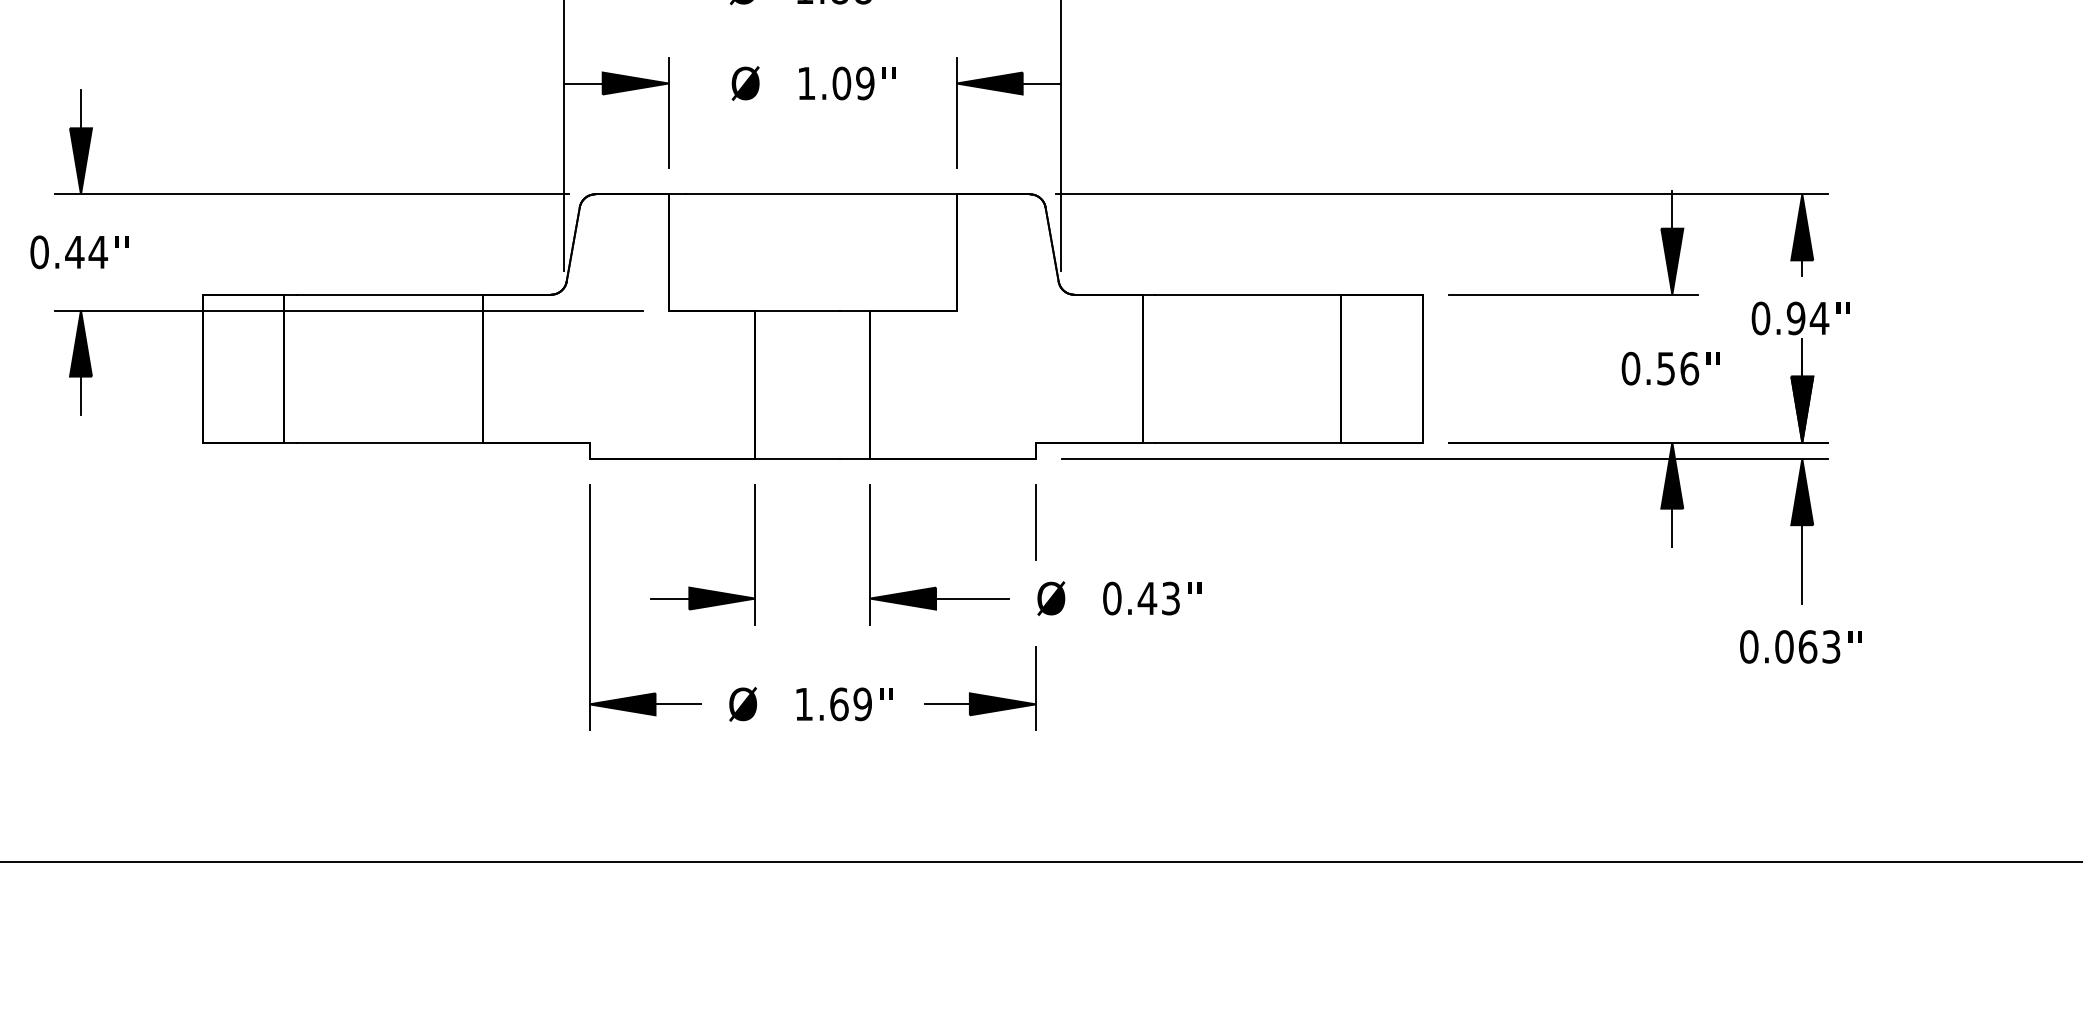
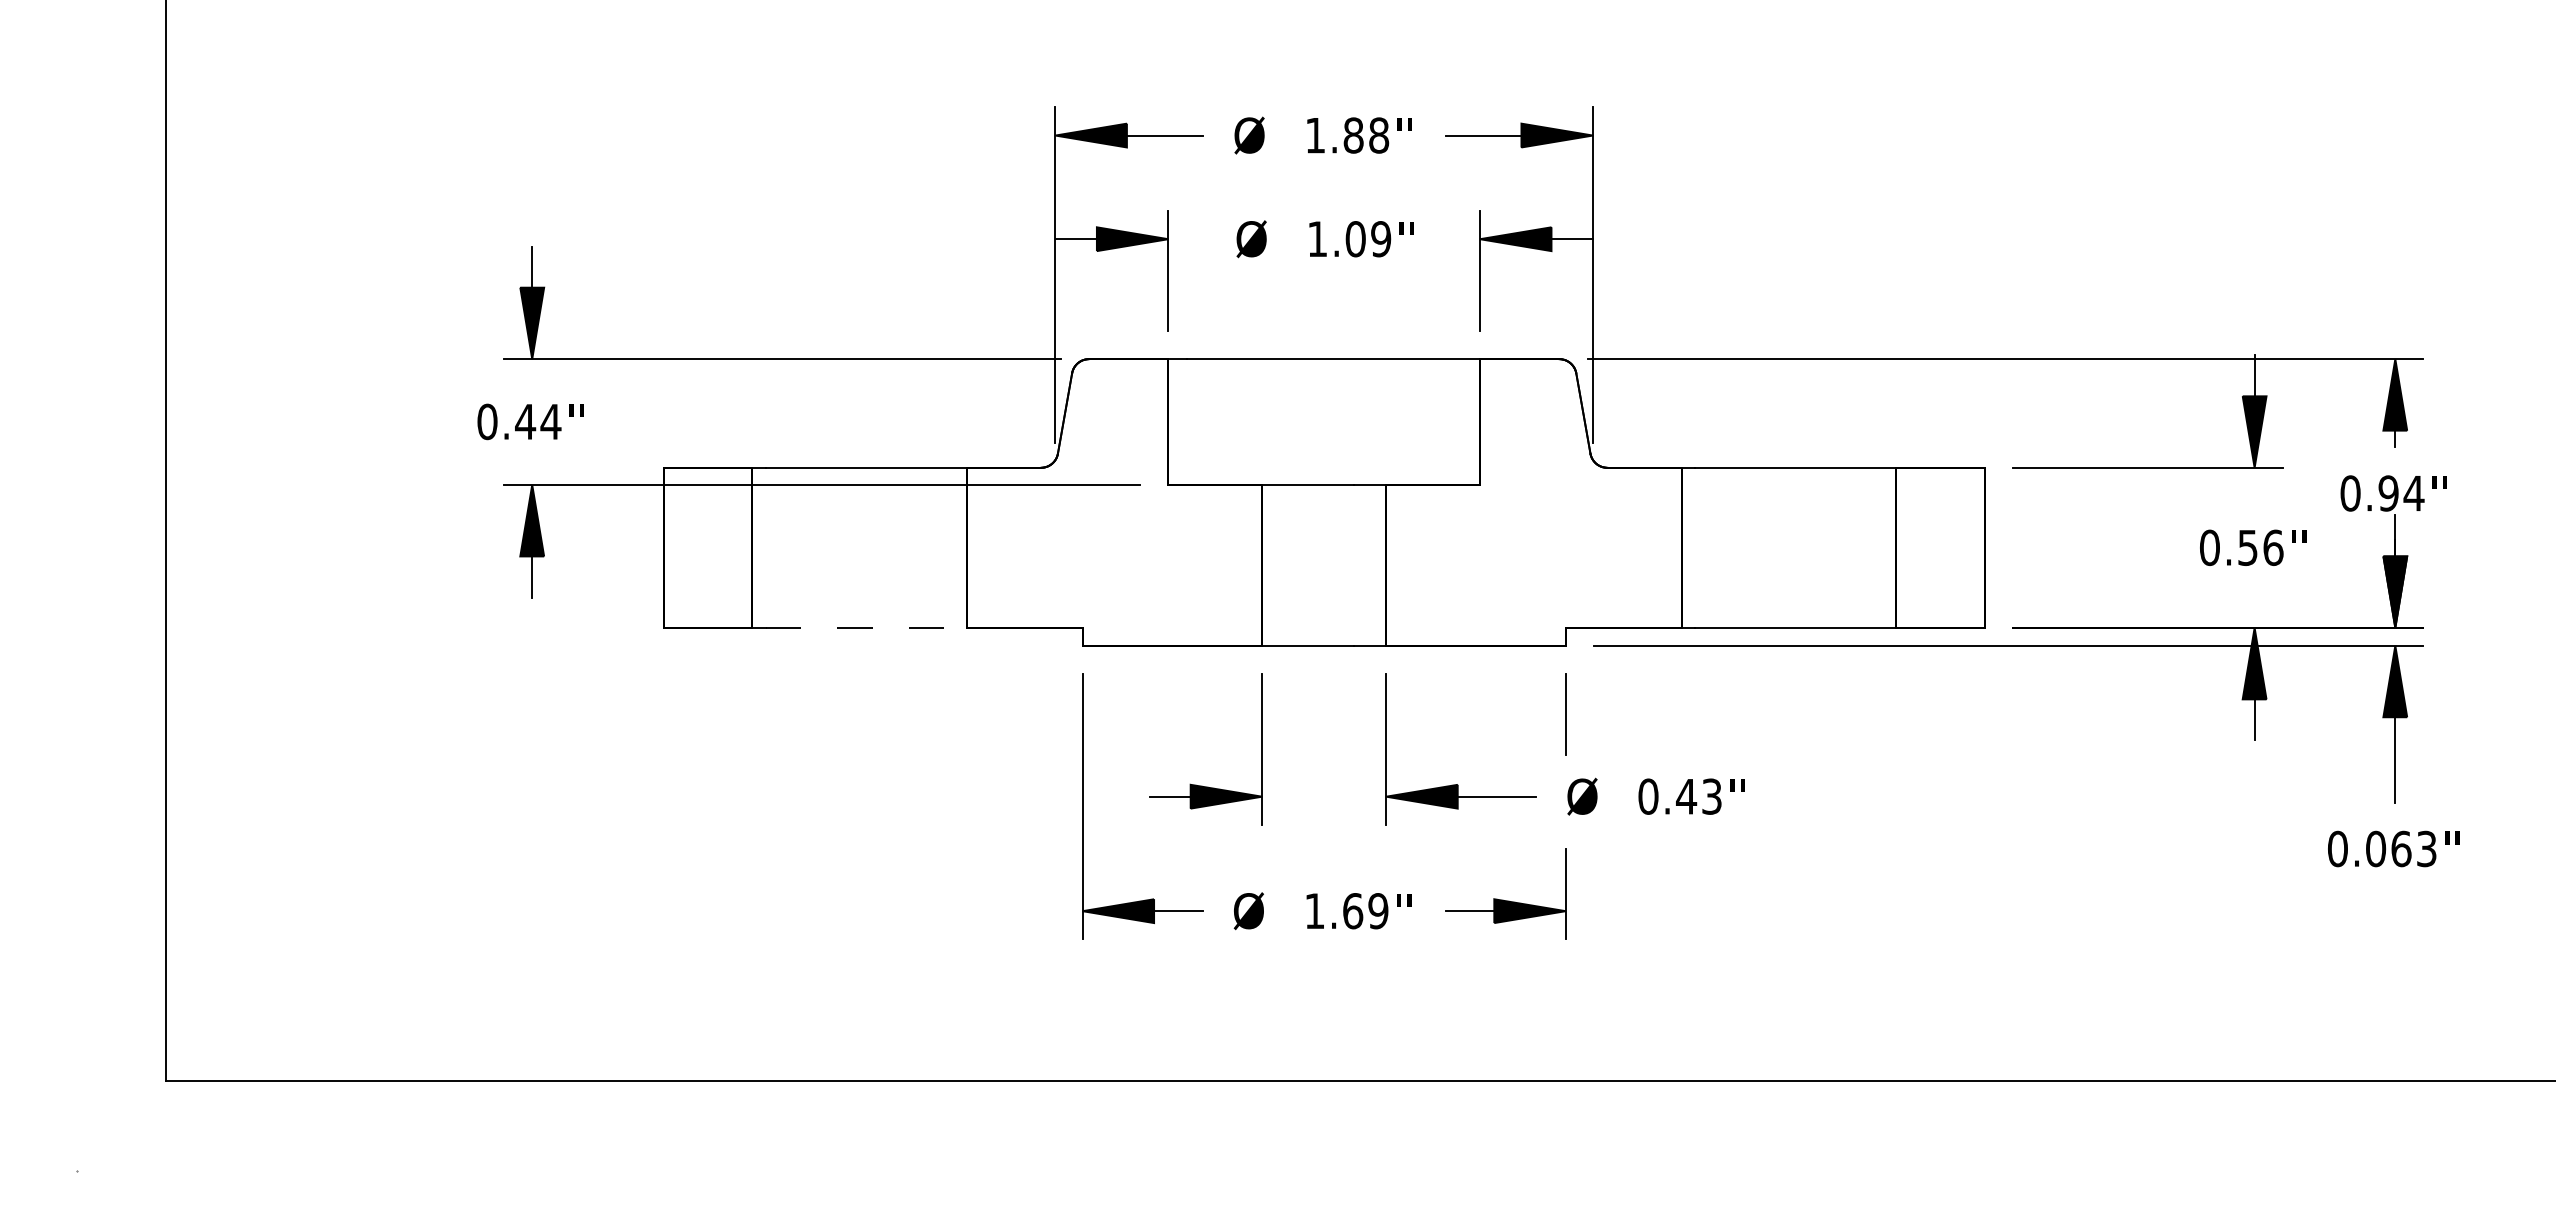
line: (389, 442) -> (866, 627), solid -> dashed

